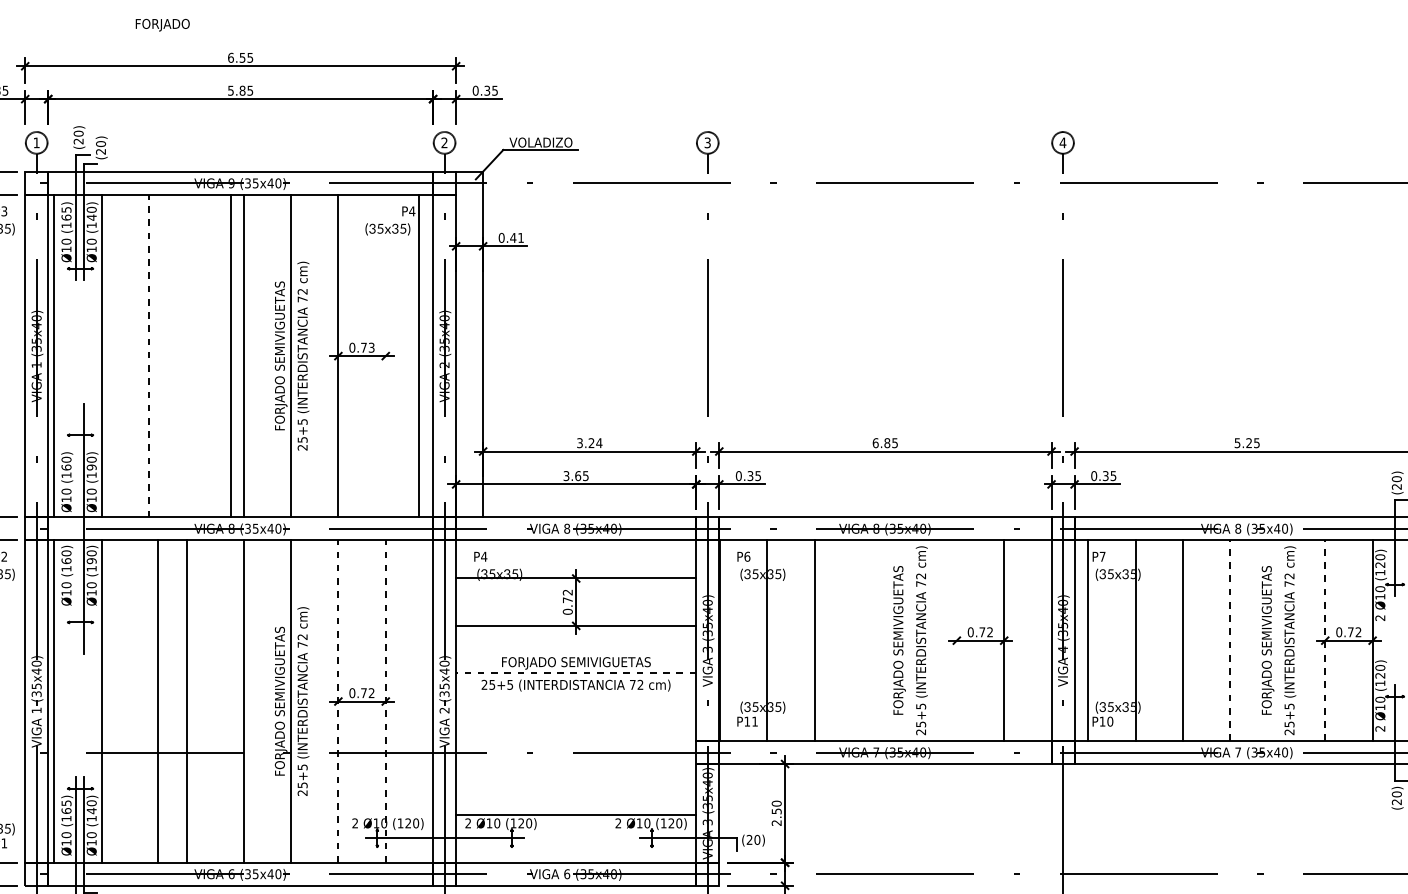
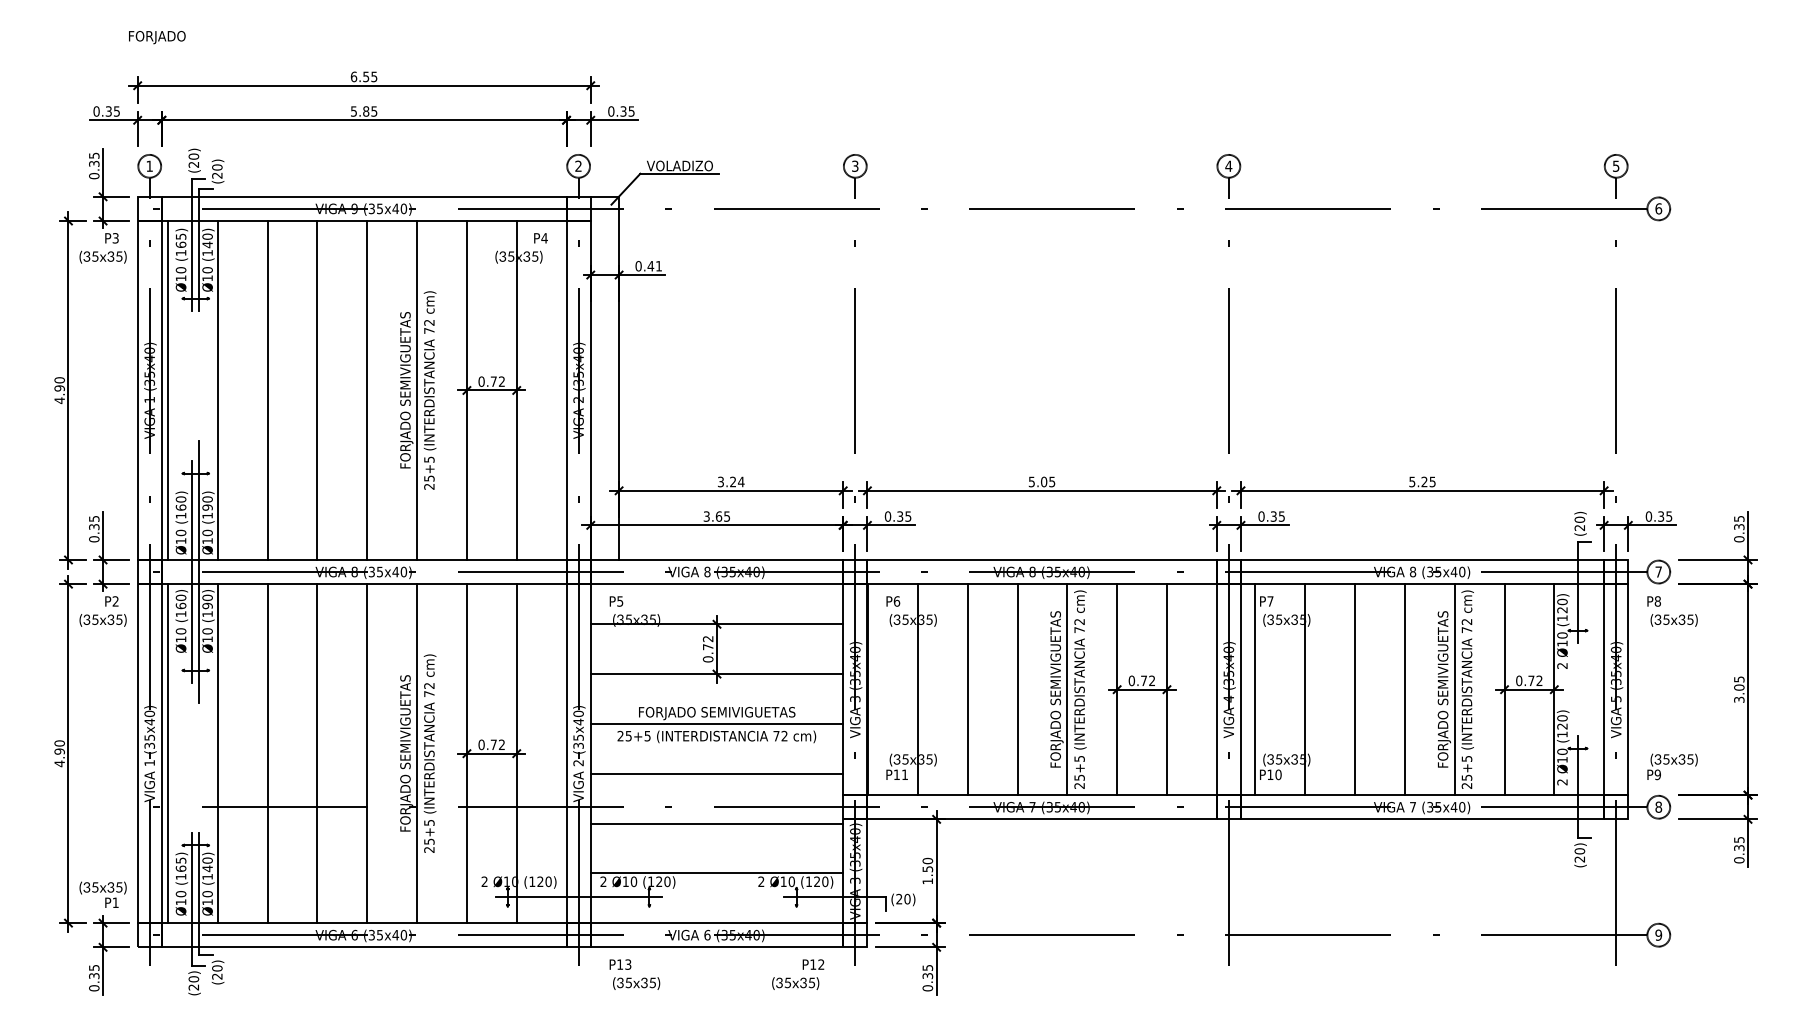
text: (162, 25) -> (157, 37), moved
text: (371, 347) -> (501, 381), 0.73 -> 0.72
line: (148, 355) -> (267, 389), dashed -> solid
line: (231, 356) -> (317, 390), moved
line: (418, 356) -> (516, 390), moved
text: (881, 442) -> (1037, 481), 6.85 -> 5.05
line: (76, 528) -> (191, 571), added
text: (483, 556) -> (619, 601), P4 -> P5
line: (862, 640) -> (1017, 689), added
line: (909, 640) -> (1067, 689), added
line: (957, 640) -> (1117, 689), added
line: (1230, 640) -> (1404, 689), dashed -> solid
line: (1277, 640) -> (1454, 689), added
line: (1325, 640) -> (1504, 689), dashed -> solid
line: (575, 672) -> (716, 723), dashed -> solid
line: (158, 701) -> (317, 753), moved
line: (186, 701) -> (267, 753), moved
line: (337, 701) -> (466, 753), dashed -> solid
line: (385, 701) -> (516, 753), dashed -> solid
line: (575, 720) -> (716, 773), added
line: (575, 767) -> (716, 823), added
text: (776, 823) -> (927, 881), 2.50 -> 1.50

